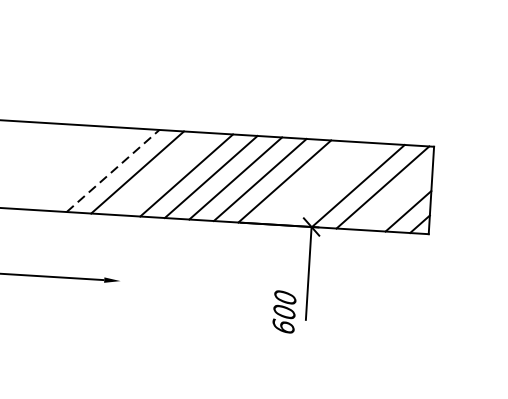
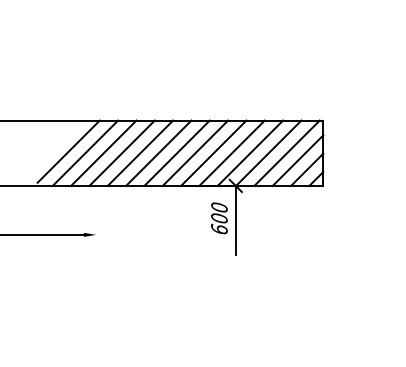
line: (90, 167) -> (68, 151), added
line: (113, 170) -> (85, 152), dashed -> solid
line: (161, 172) -> (121, 152), added
line: (308, 181) -> (231, 152), added
line: (334, 183) -> (250, 152), added
line: (396, 198) -> (297, 160), added
text: (284, 312) -> (219, 218), moved

